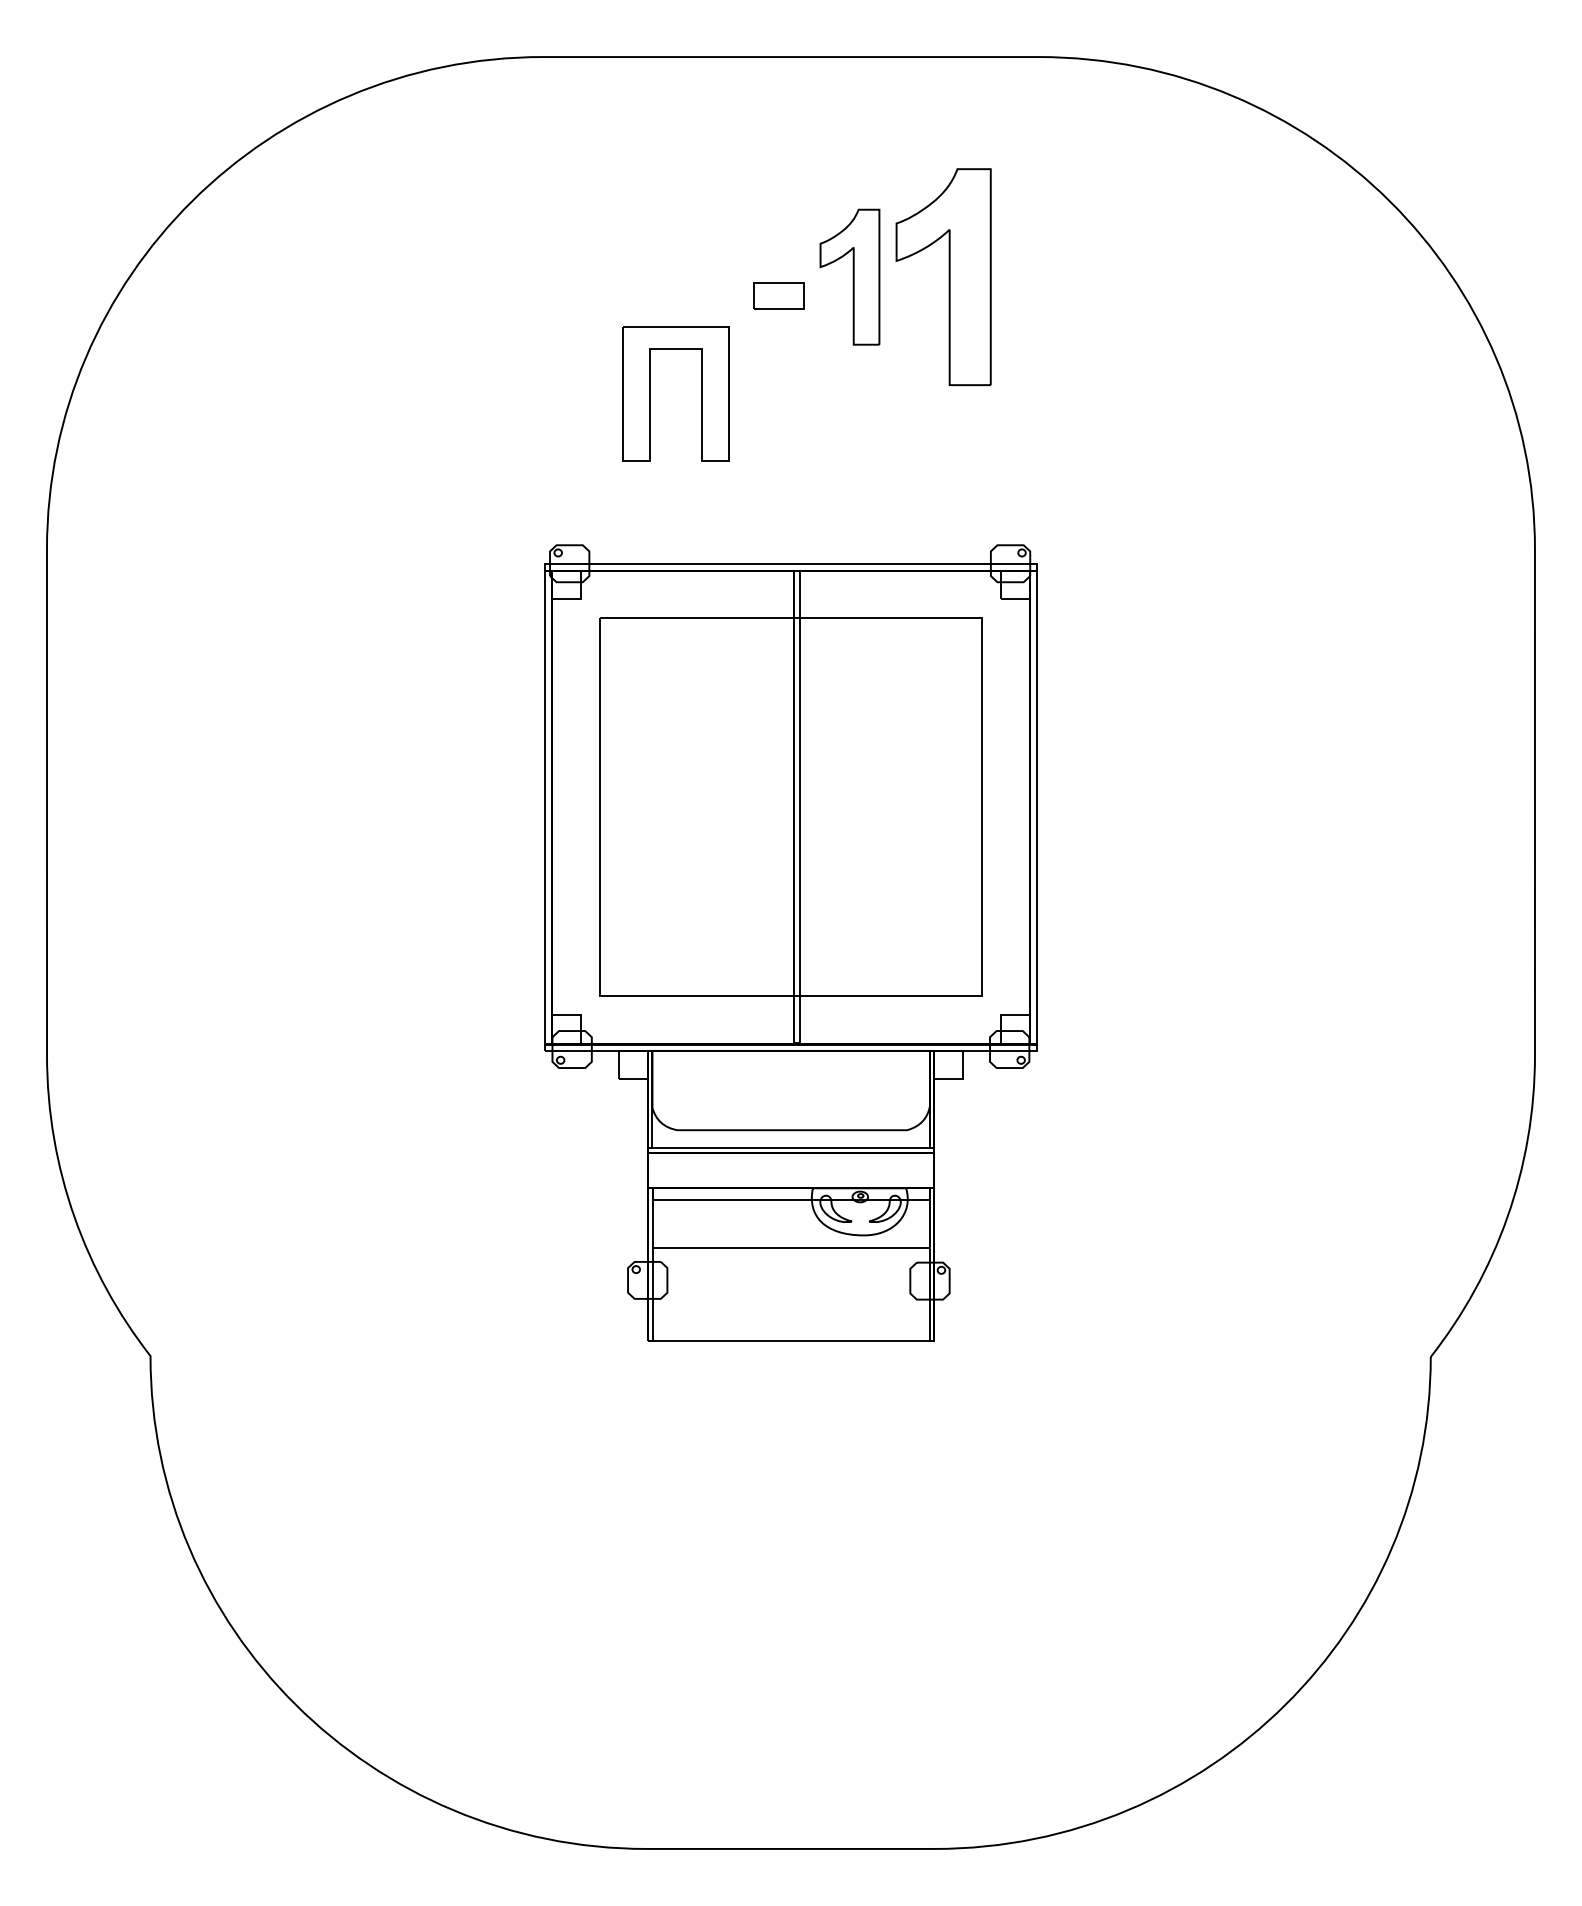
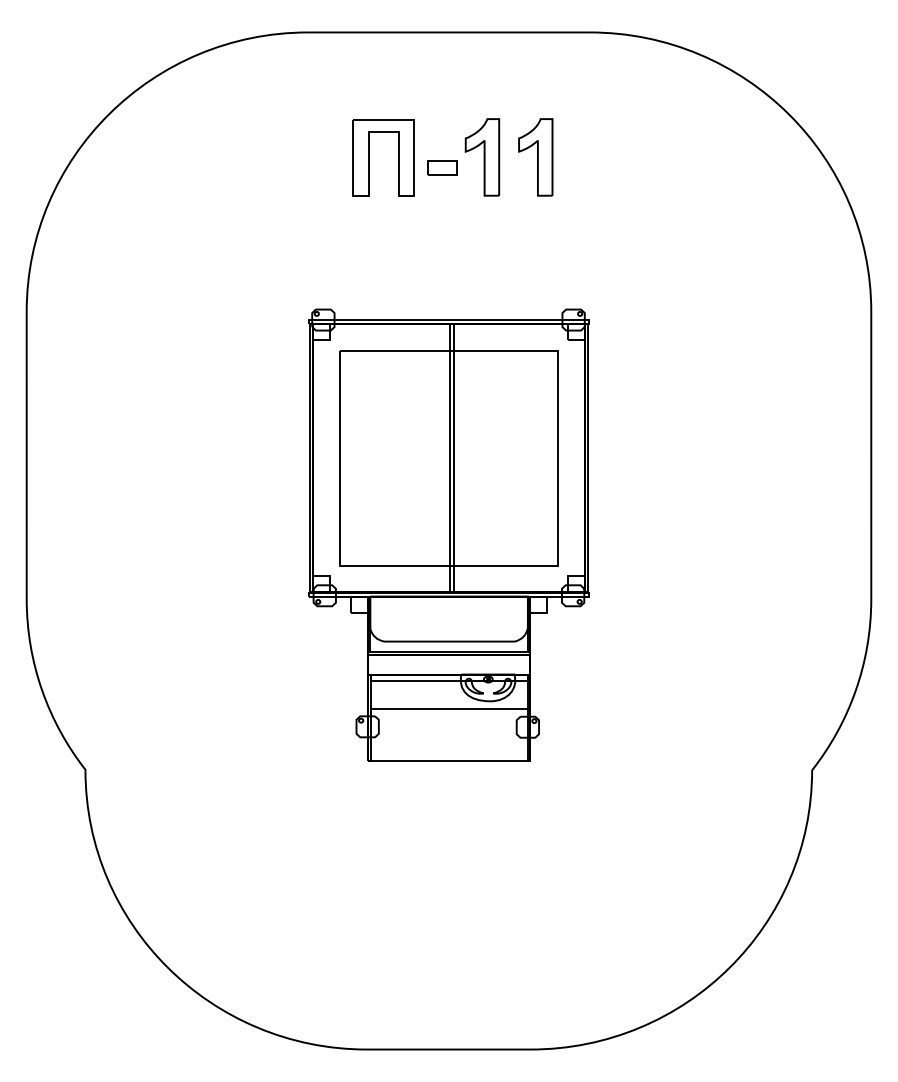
part: (943, 277) -> (535, 157), size x0.62
part: (650, 393) -> (369, 157), moved

